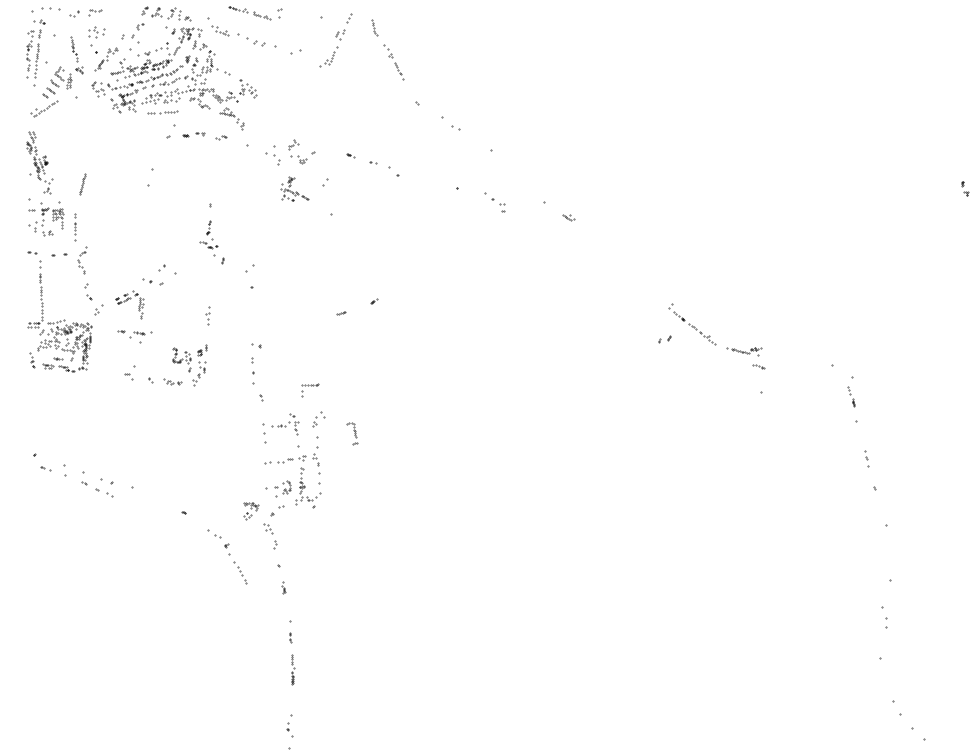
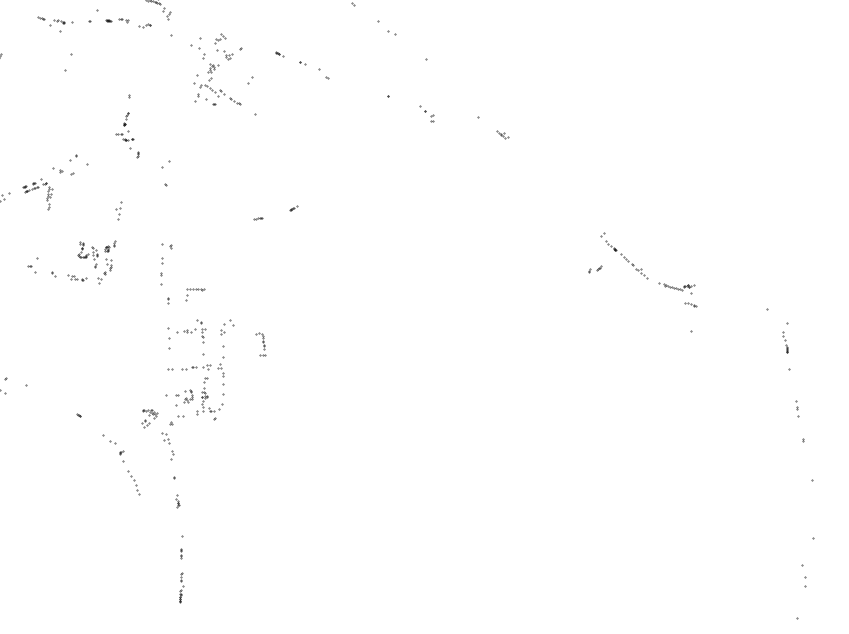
part: (294, 188) -> (218, 84), size x1.67
part: (494, 202) -> (426, 113), size x0.71
part: (134, 336) -> (54, 24), moved
part: (310, 390) -> (195, 295), moved

